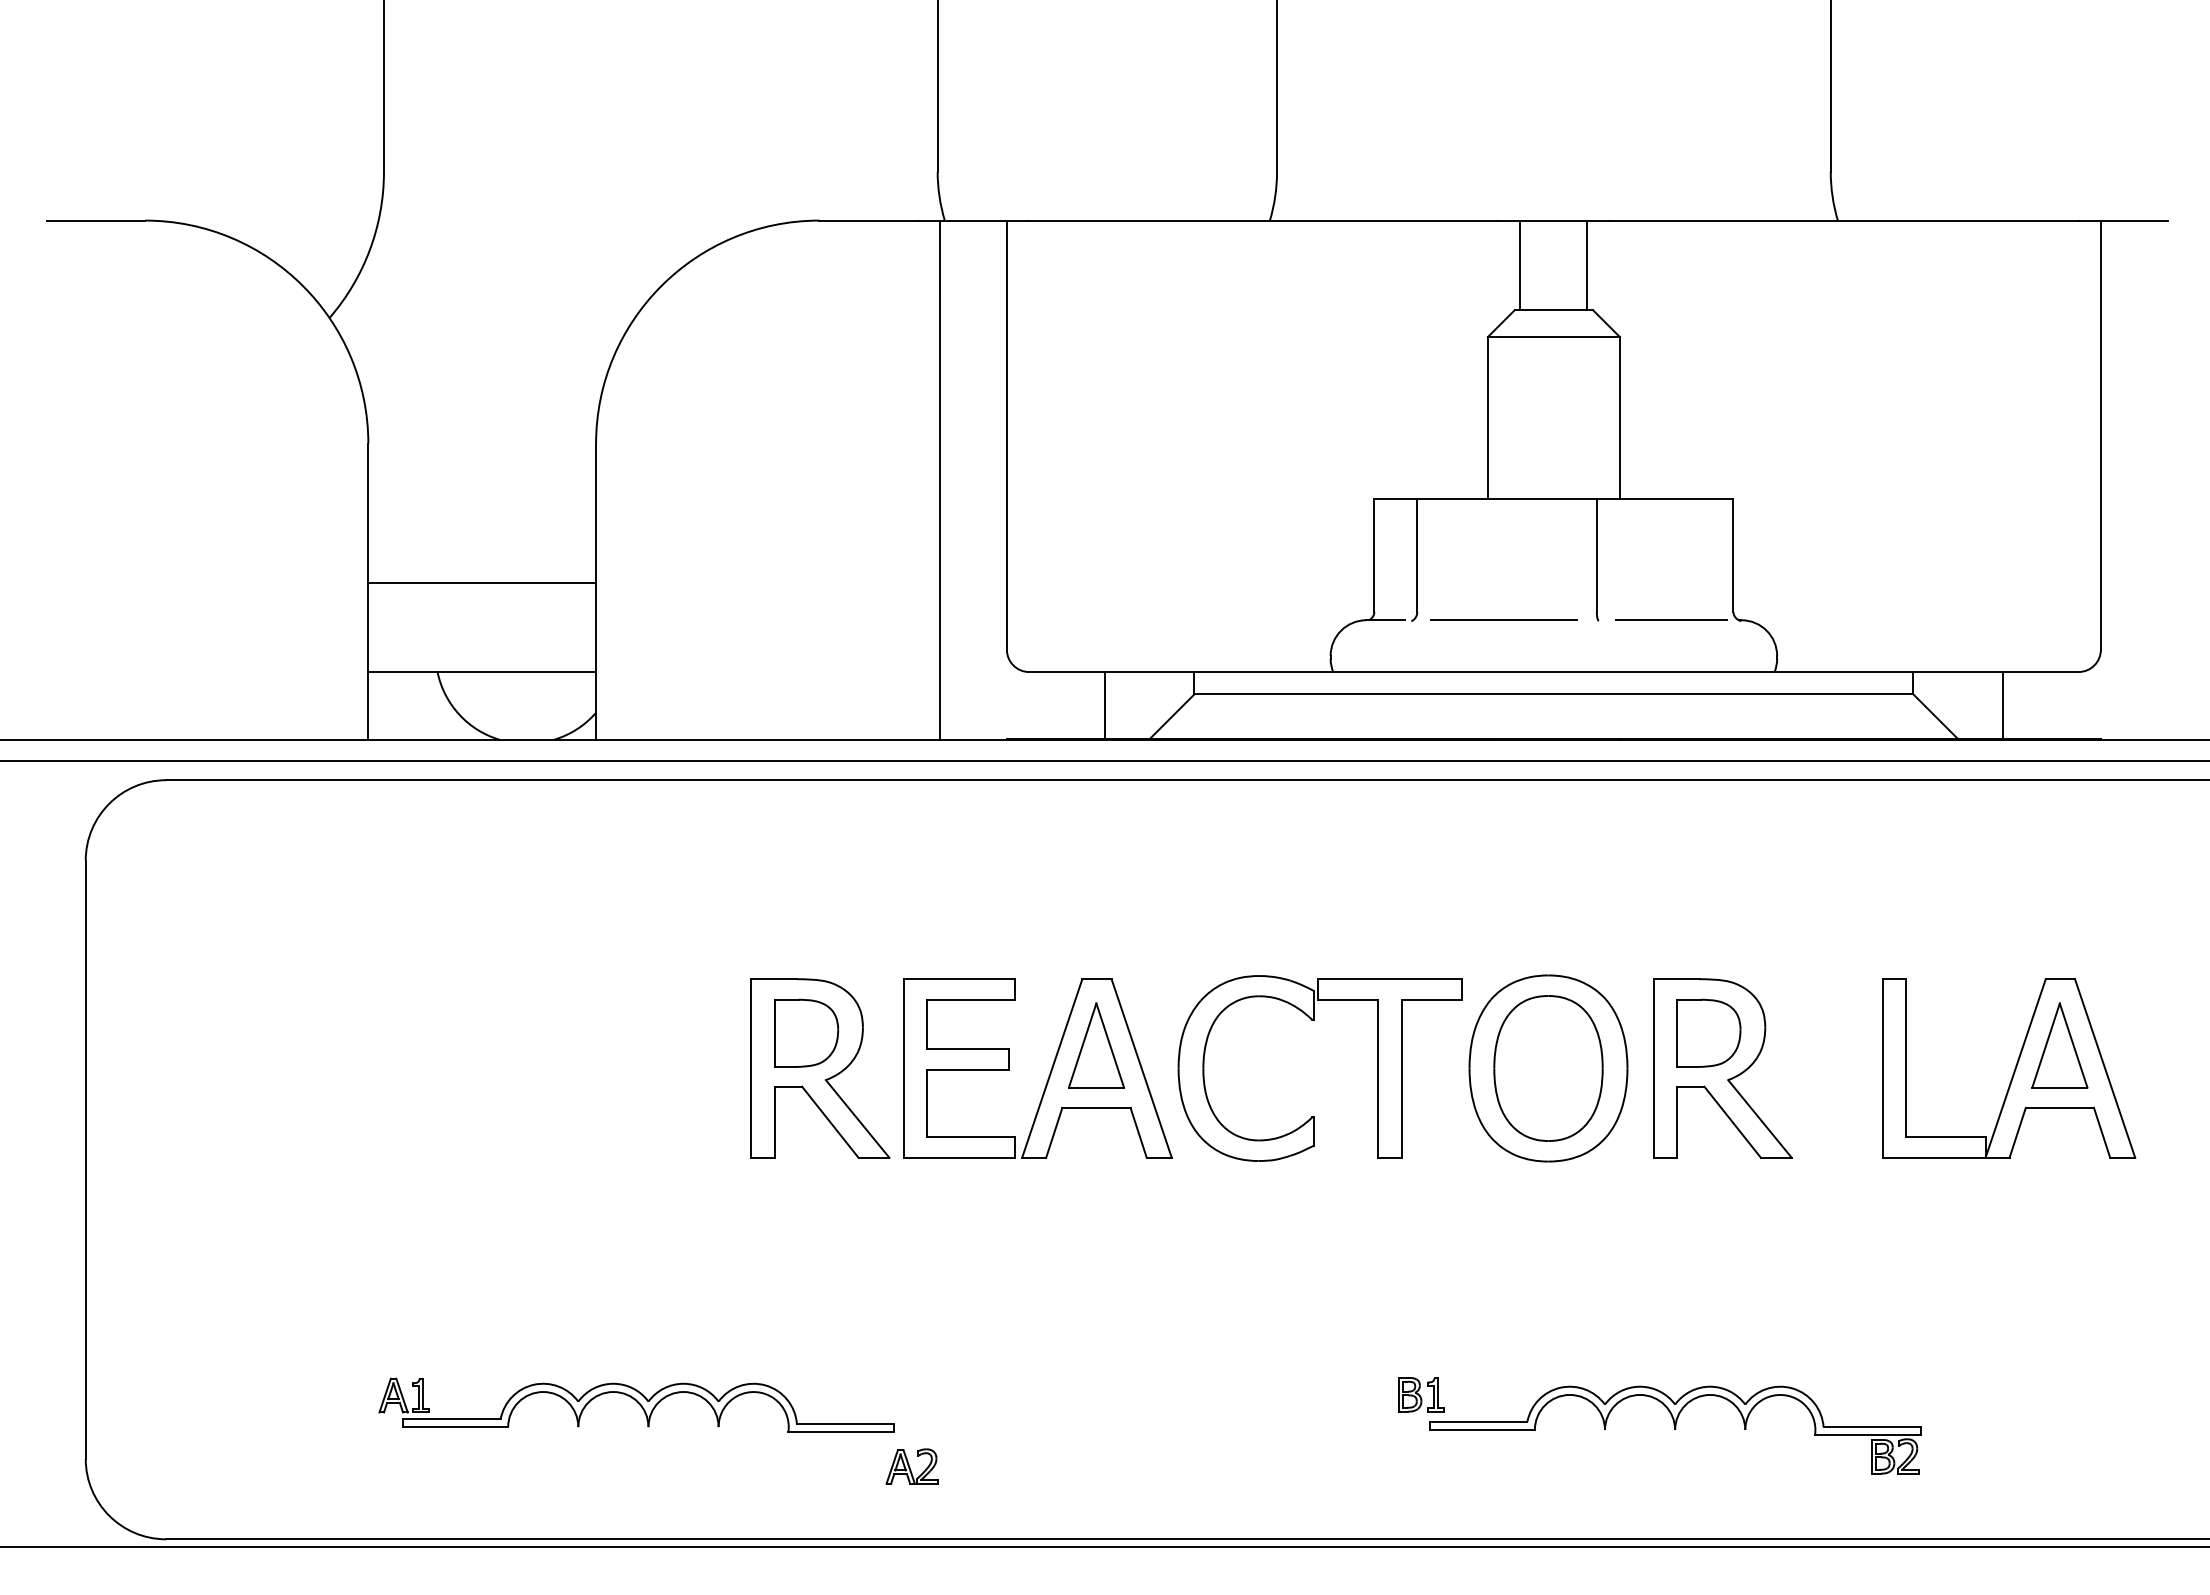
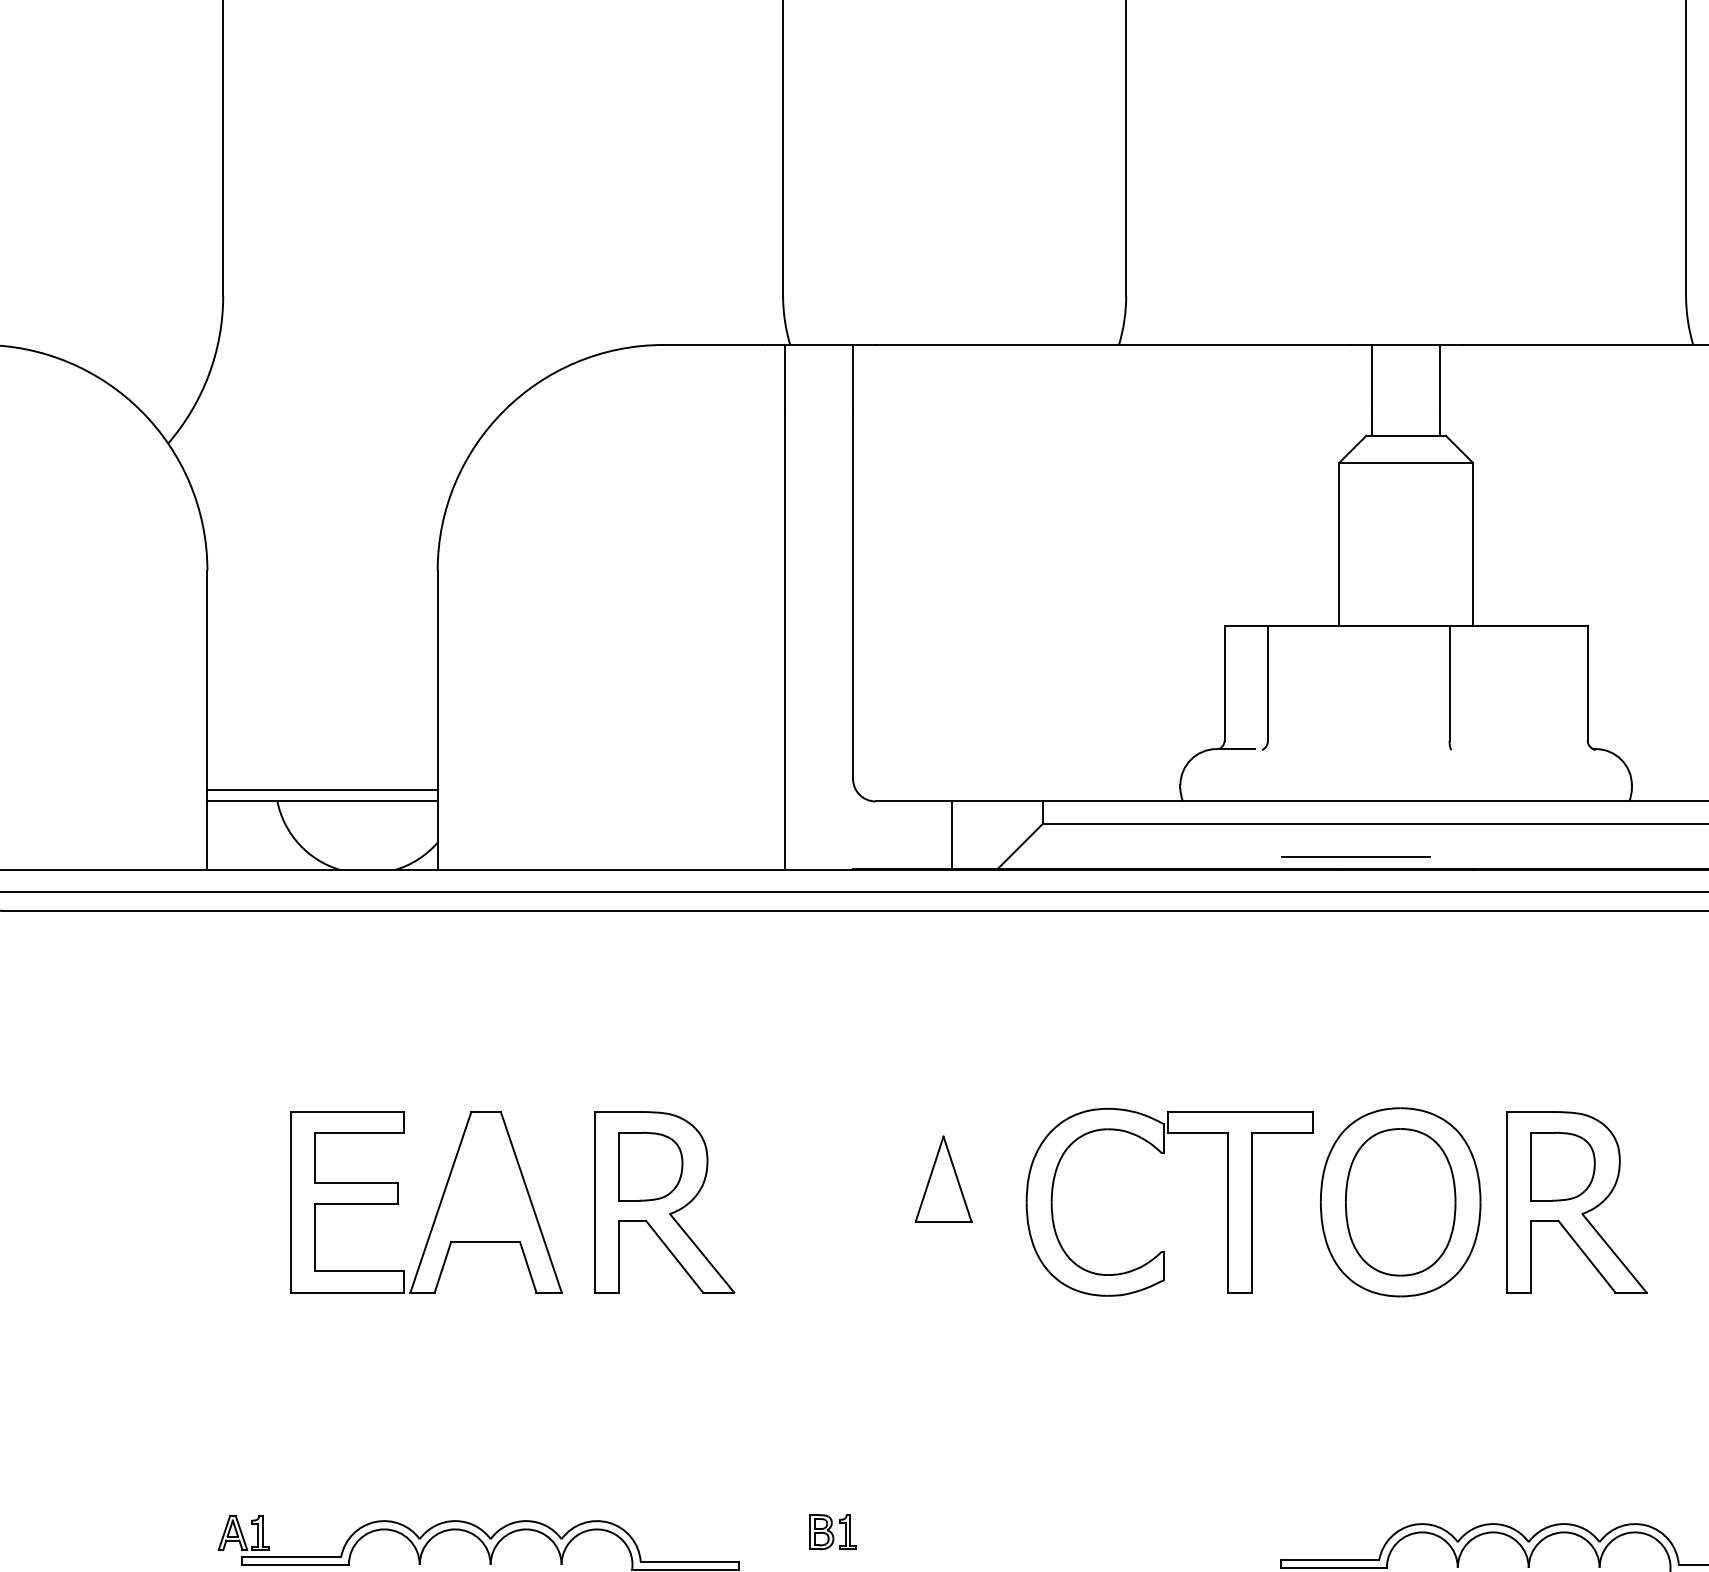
line: (482, 582) -> (322, 789), moved
line: (1503, 619) -> (1355, 856), moved
line: (1670, 620) -> (1524, 749), removed
part: (1049, 1073) -> (438, 1207), moved
part: (1421, 1394) -> (833, 1531), moved

